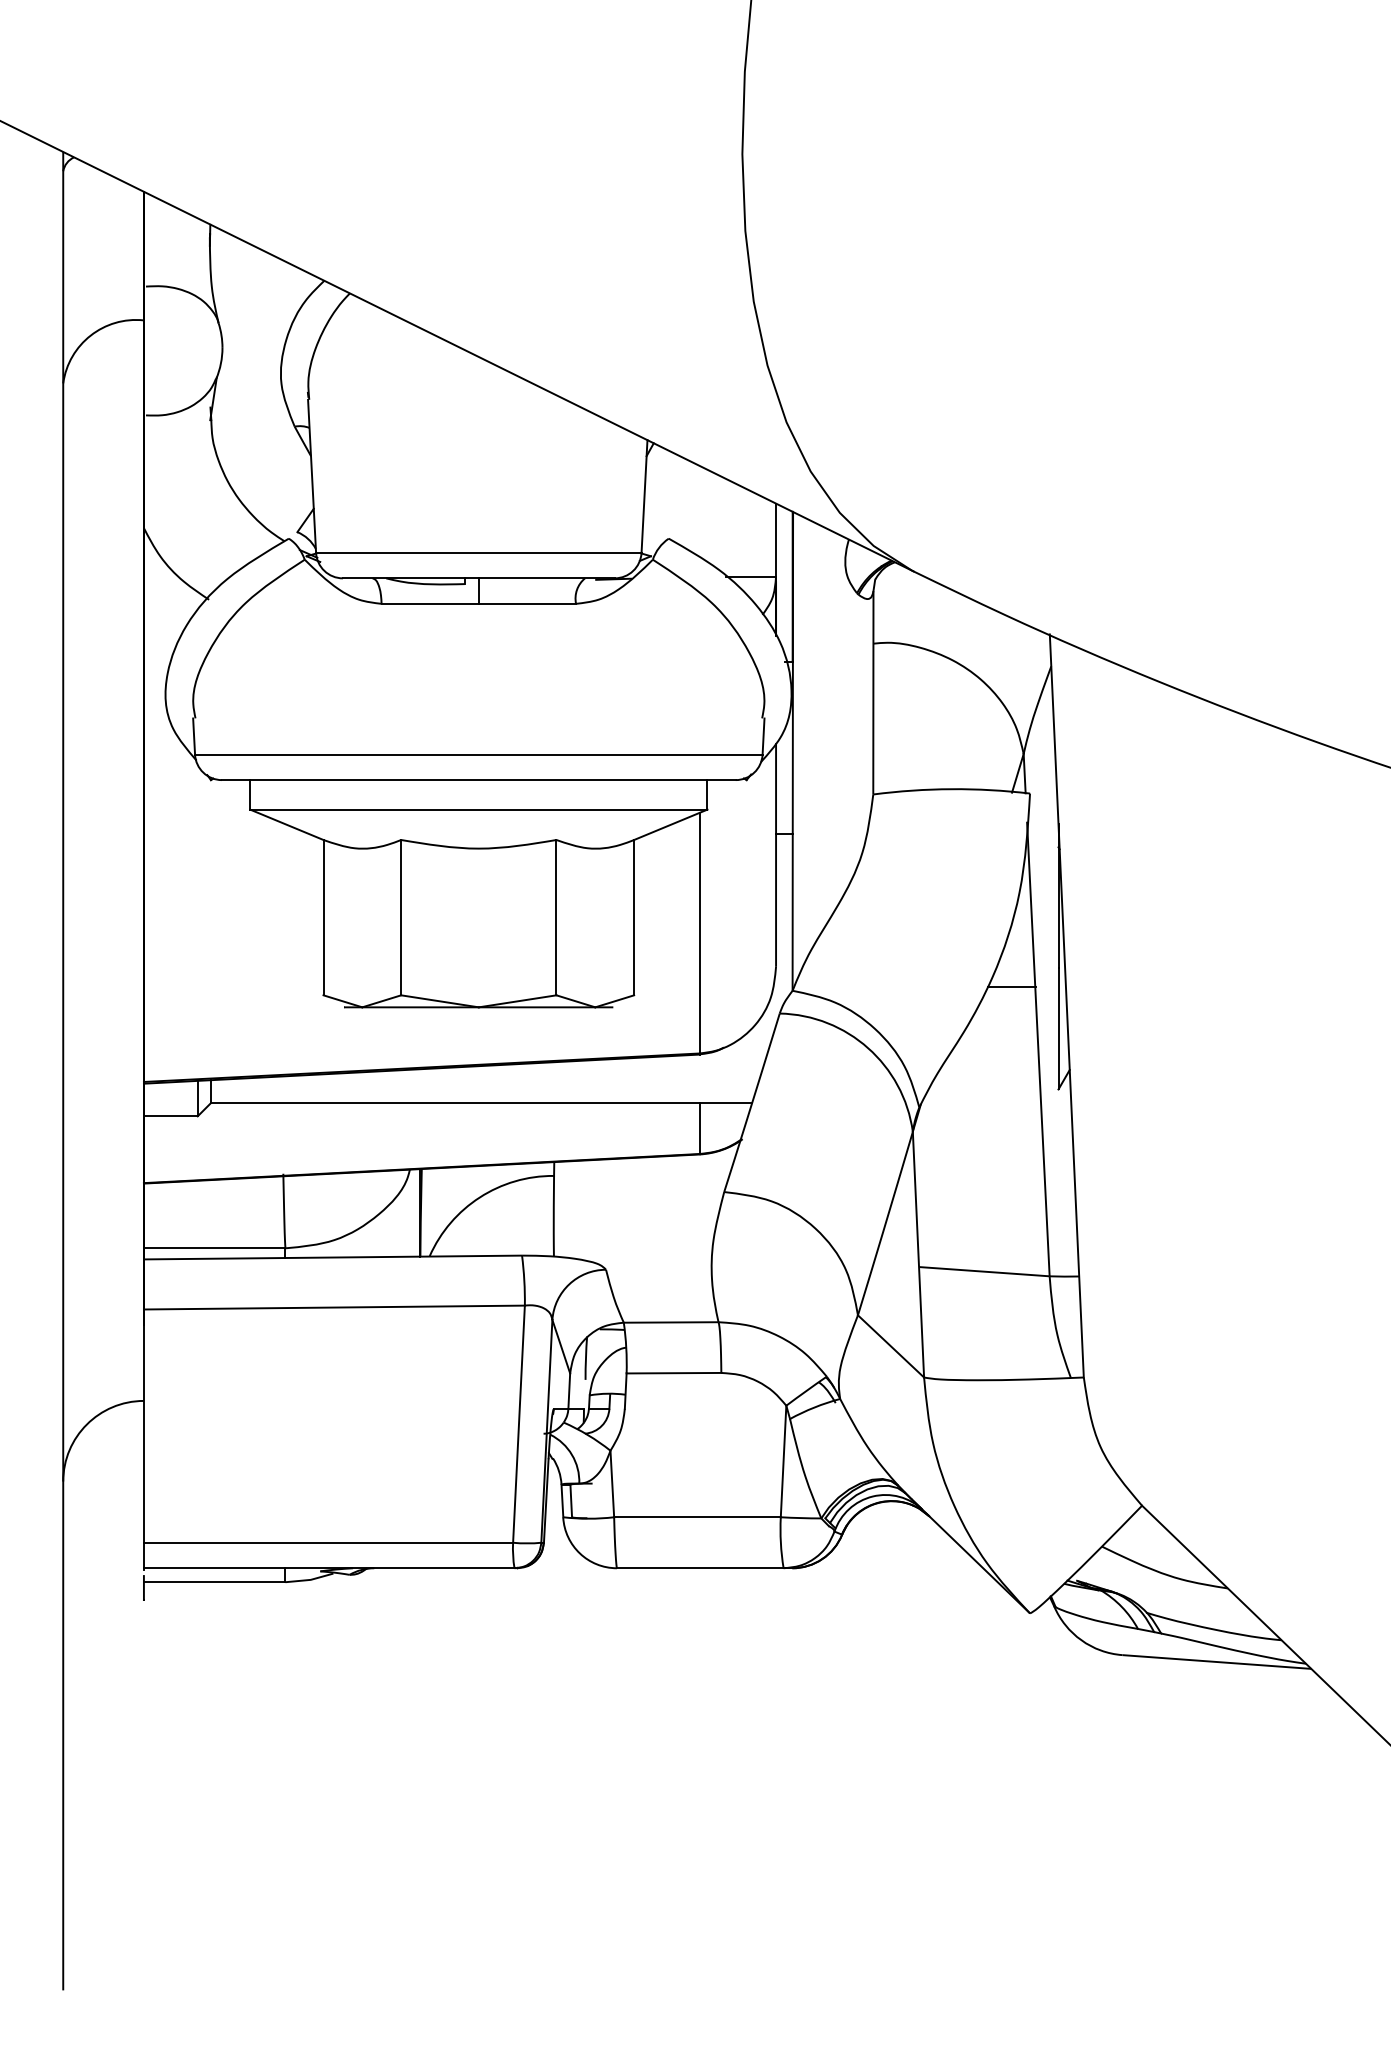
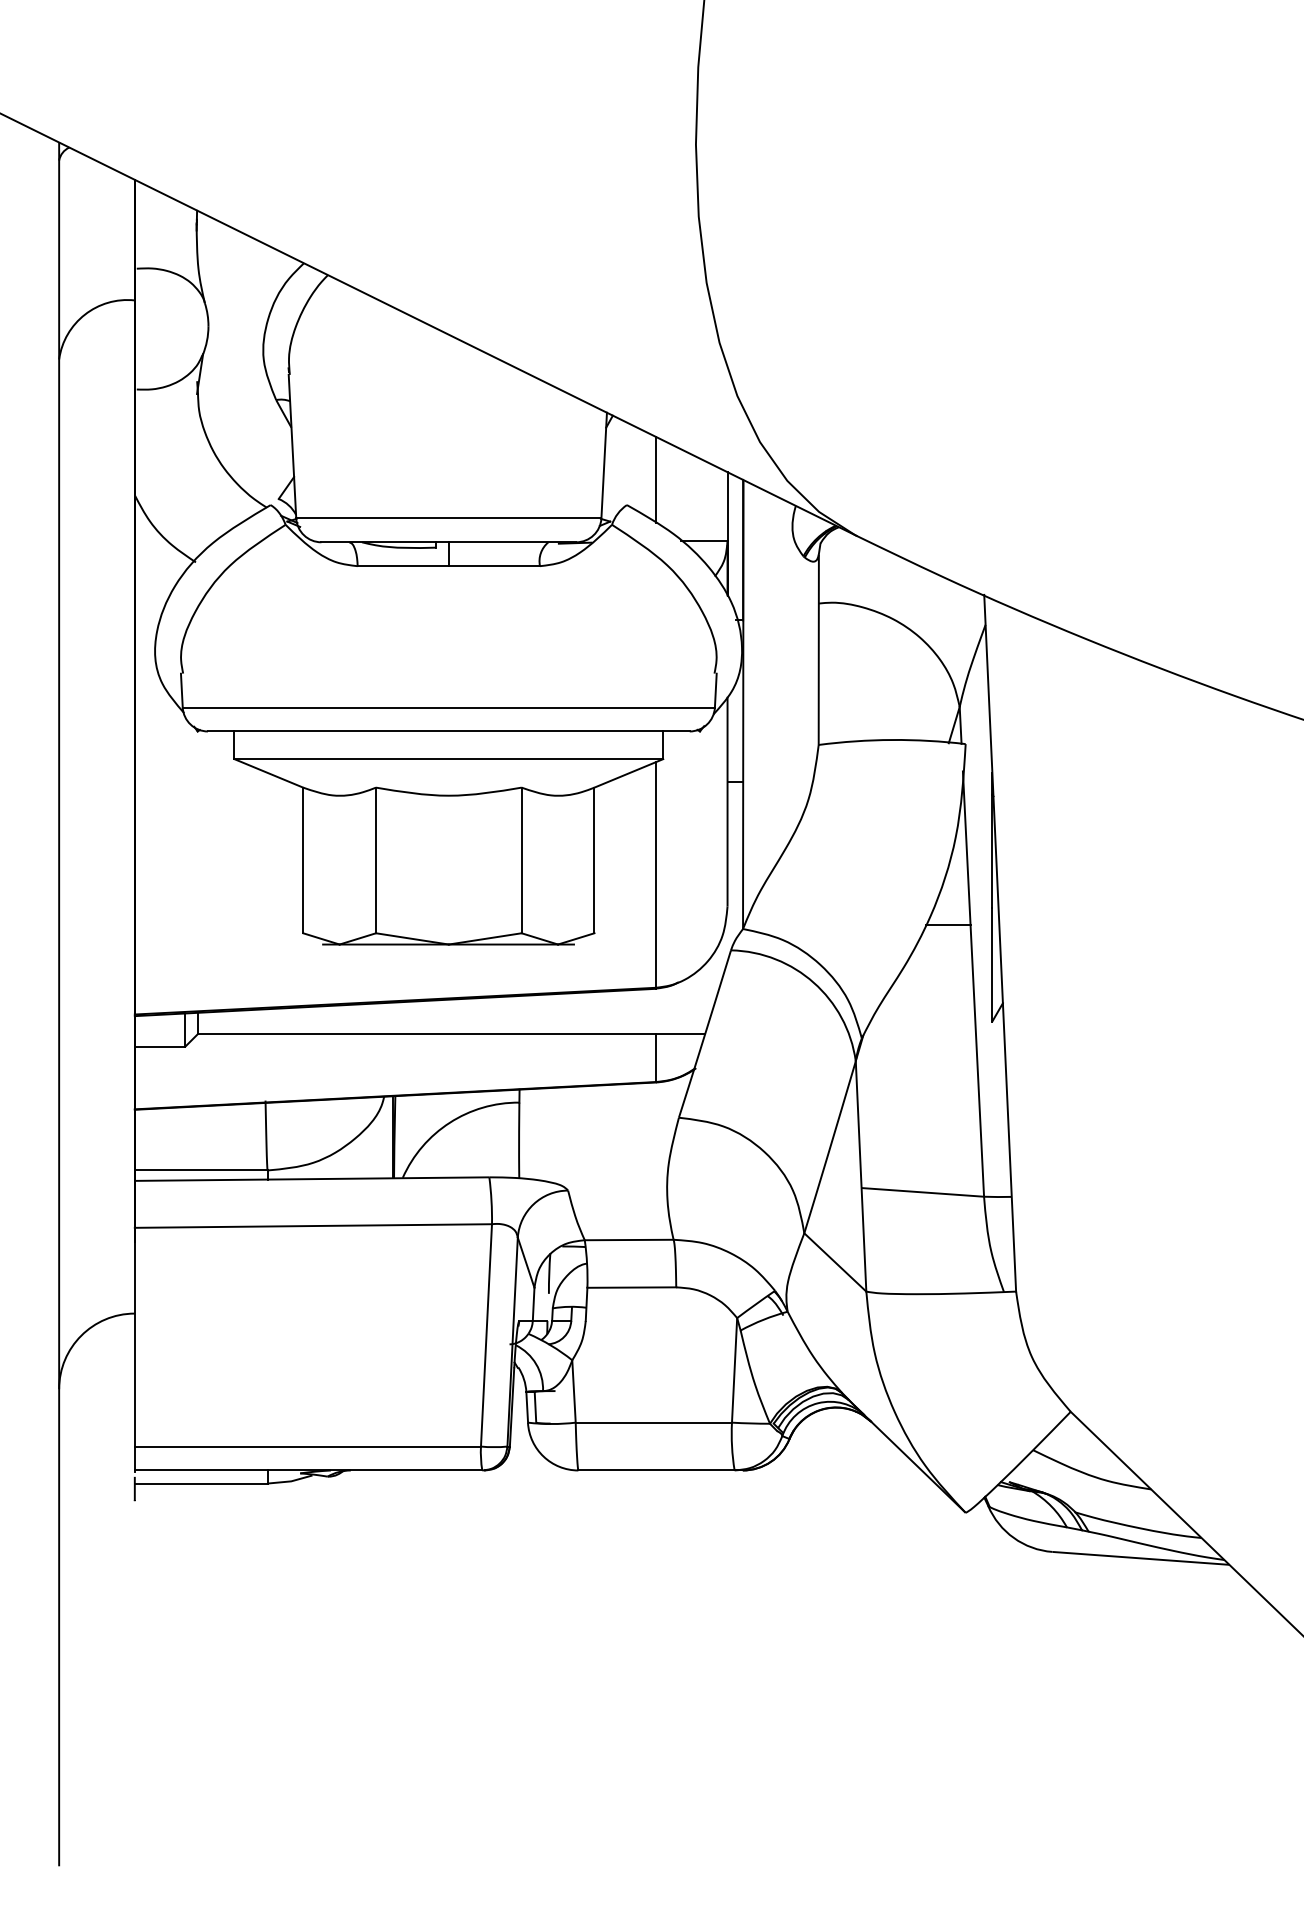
line: (699, 511) -> (655, 479), added

